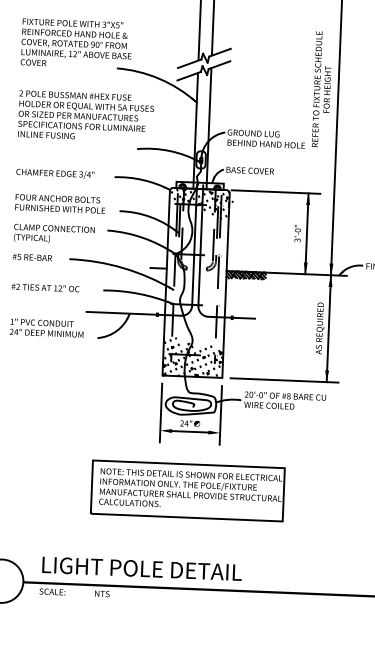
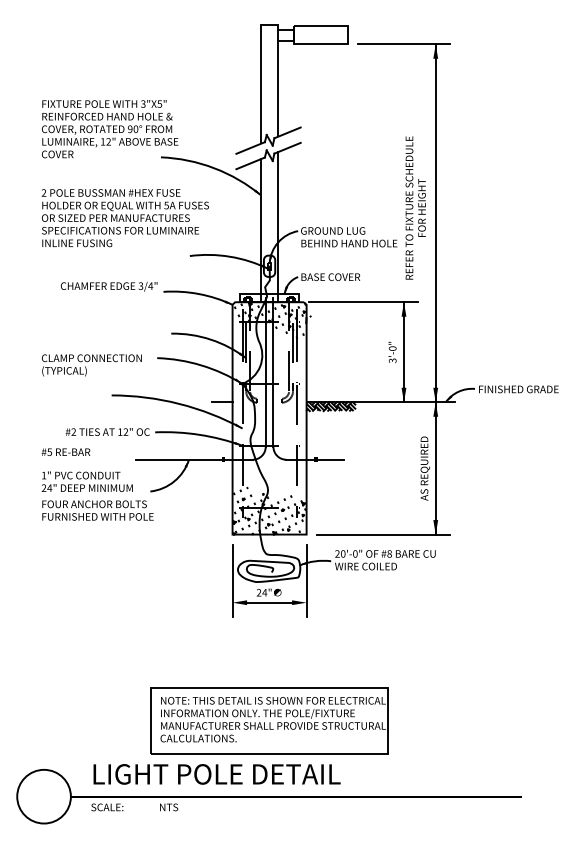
text: (322, 88) -> (415, 207), moved
text: (54, 173) -> (108, 286), moved
text: (60, 203) -> (97, 510), moved
text: (32, 256) -> (65, 451), moved
text: (45, 287) -> (107, 431), moved
part: (187, 490) -> (269, 720), moved

